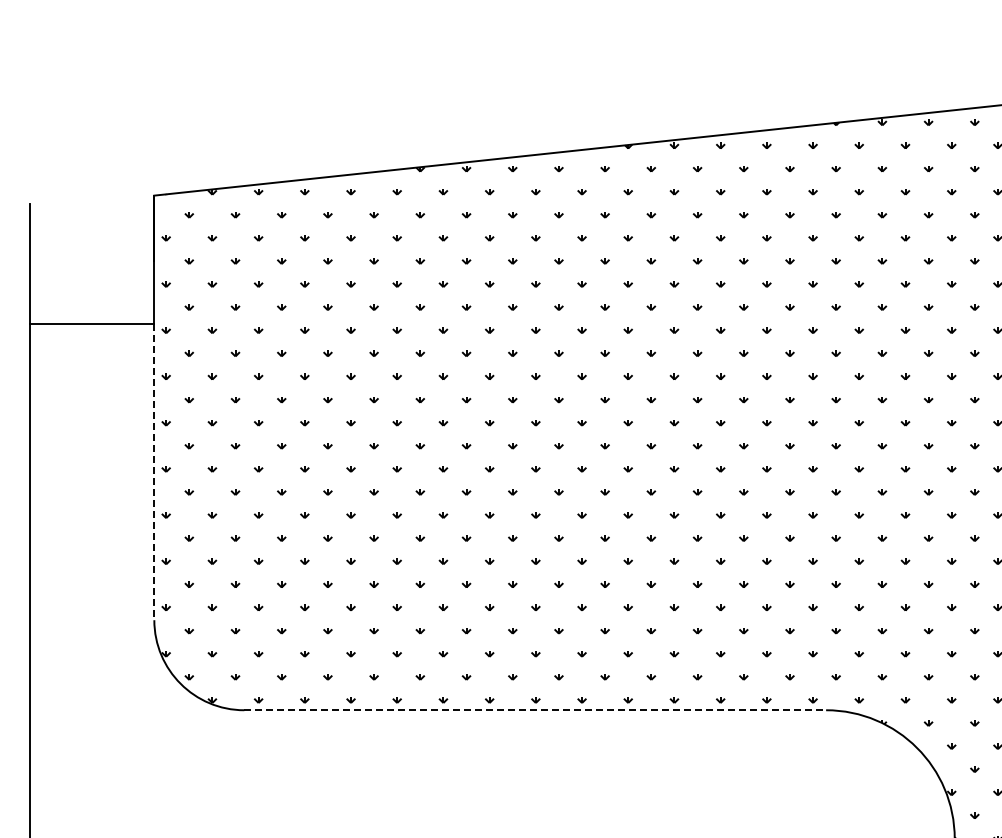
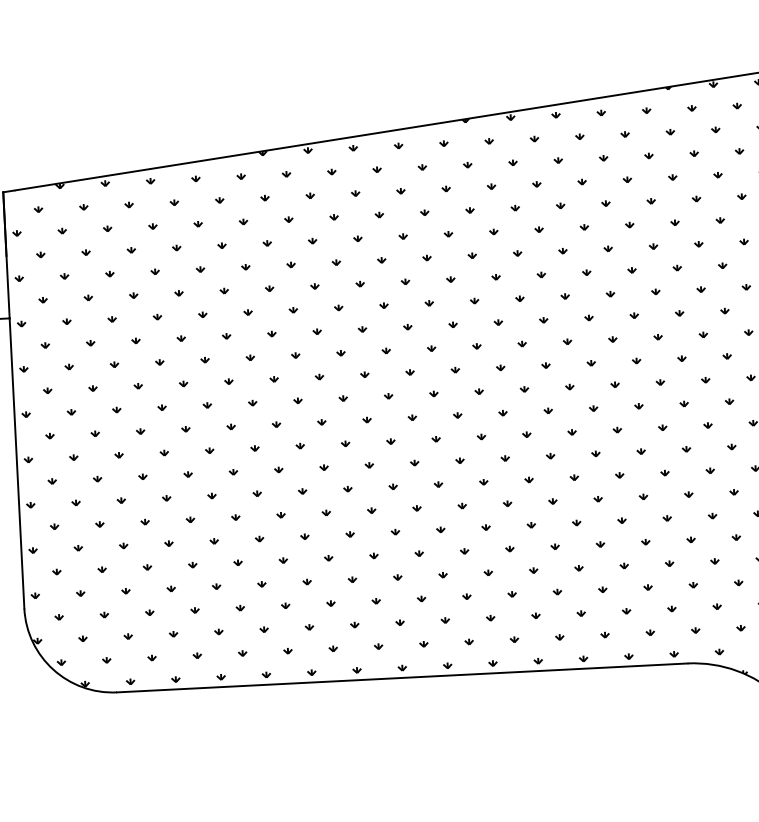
line: (154, 472) -> (17, 463), dashed -> solid
line: (535, 710) -> (402, 678), dashed -> solid

